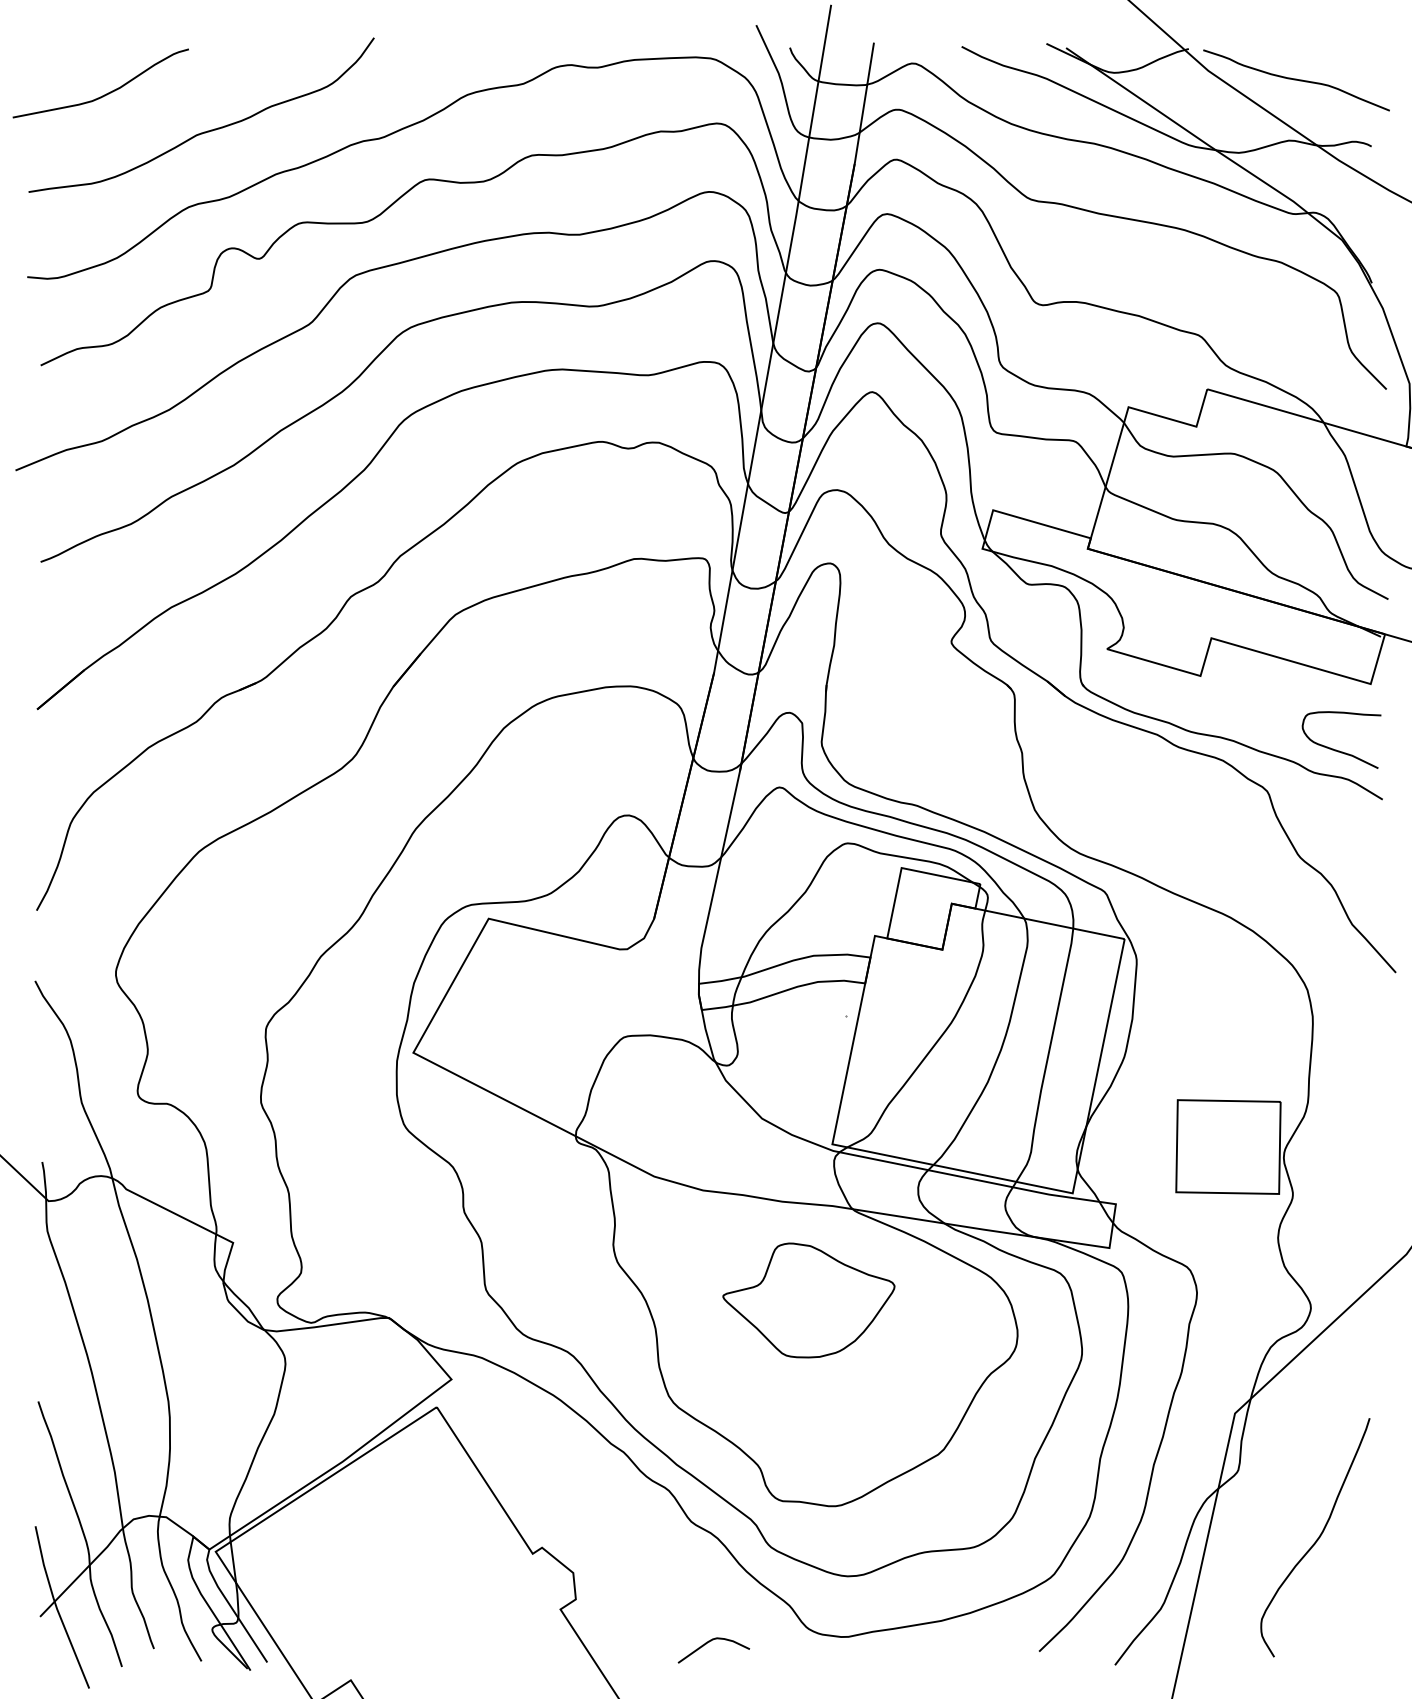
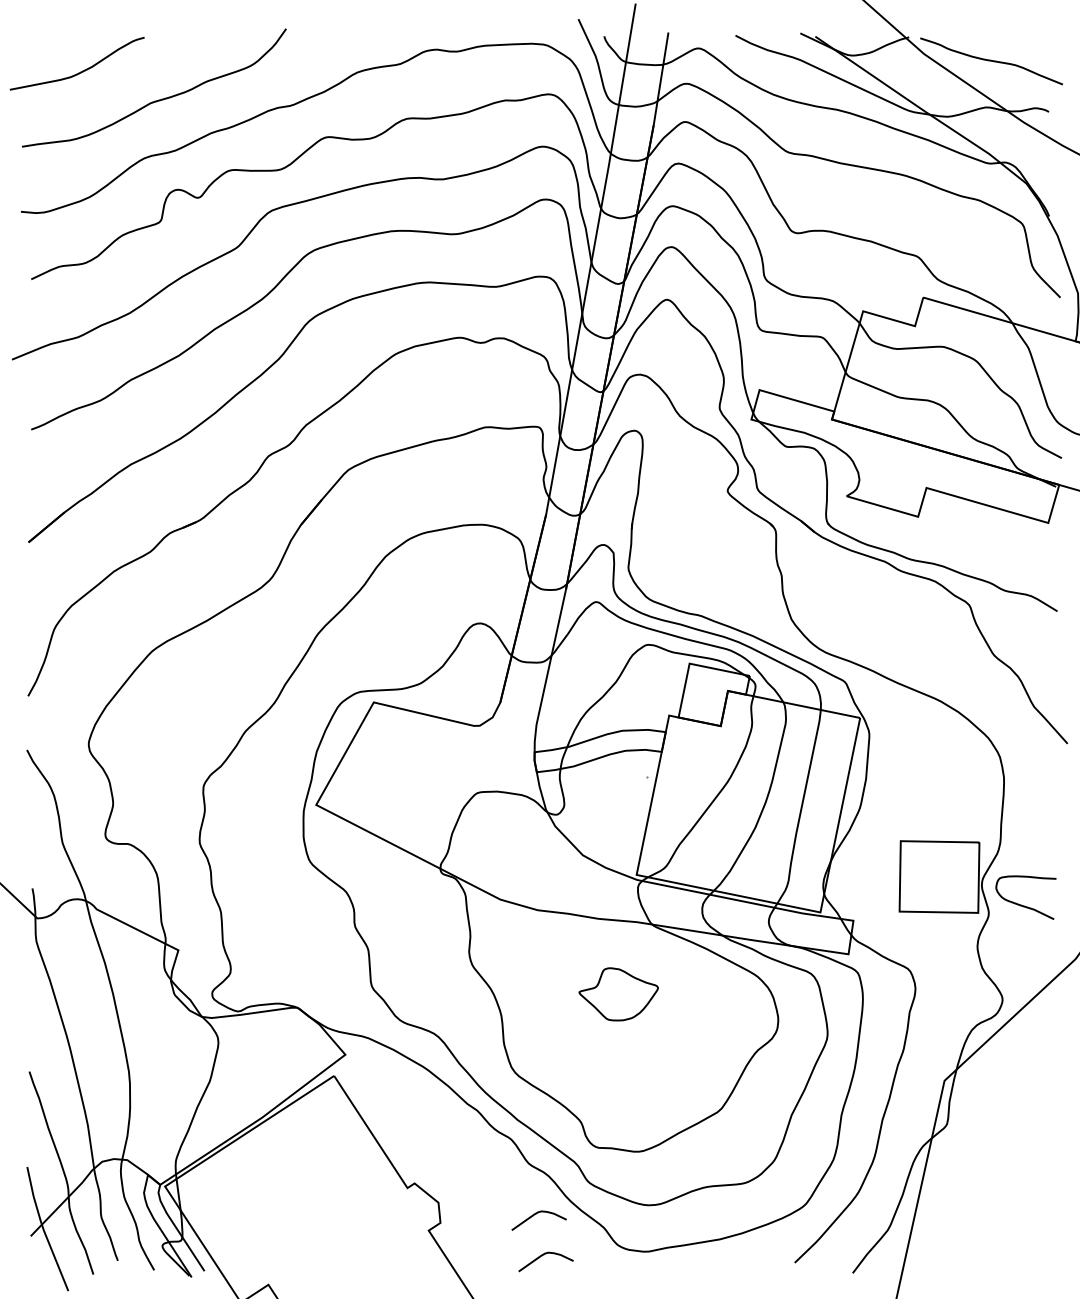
curve: (1336, 749) -> (1022, 904), moved
part: (808, 1300) -> (618, 994), size x0.6
curve: (1317, 1538) -> (1007, 1176), removed
curve: (700, 1588) -> (535, 1214), added

